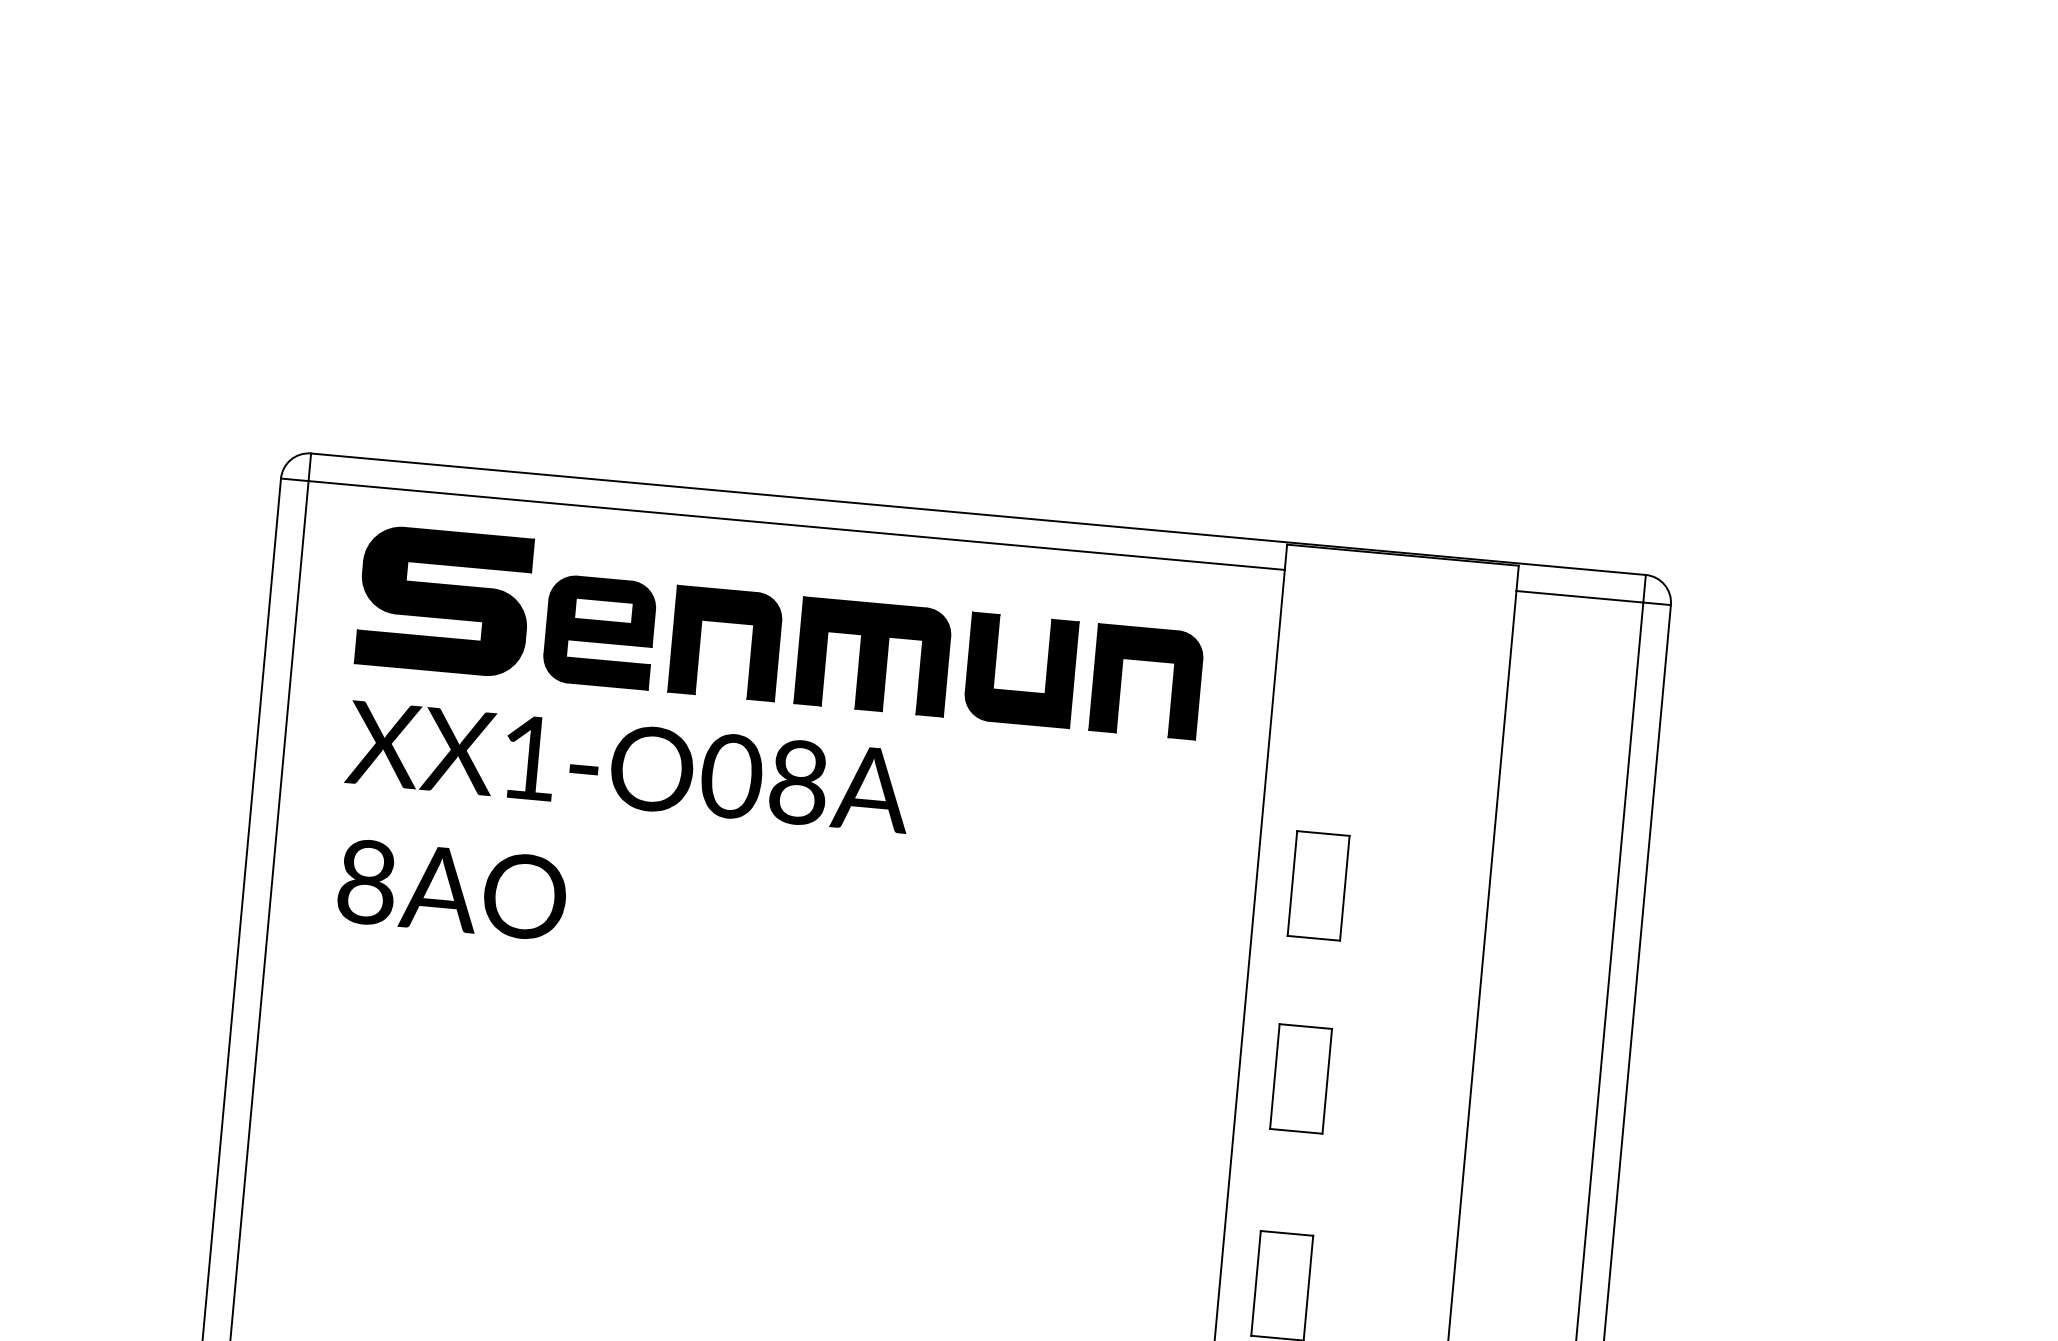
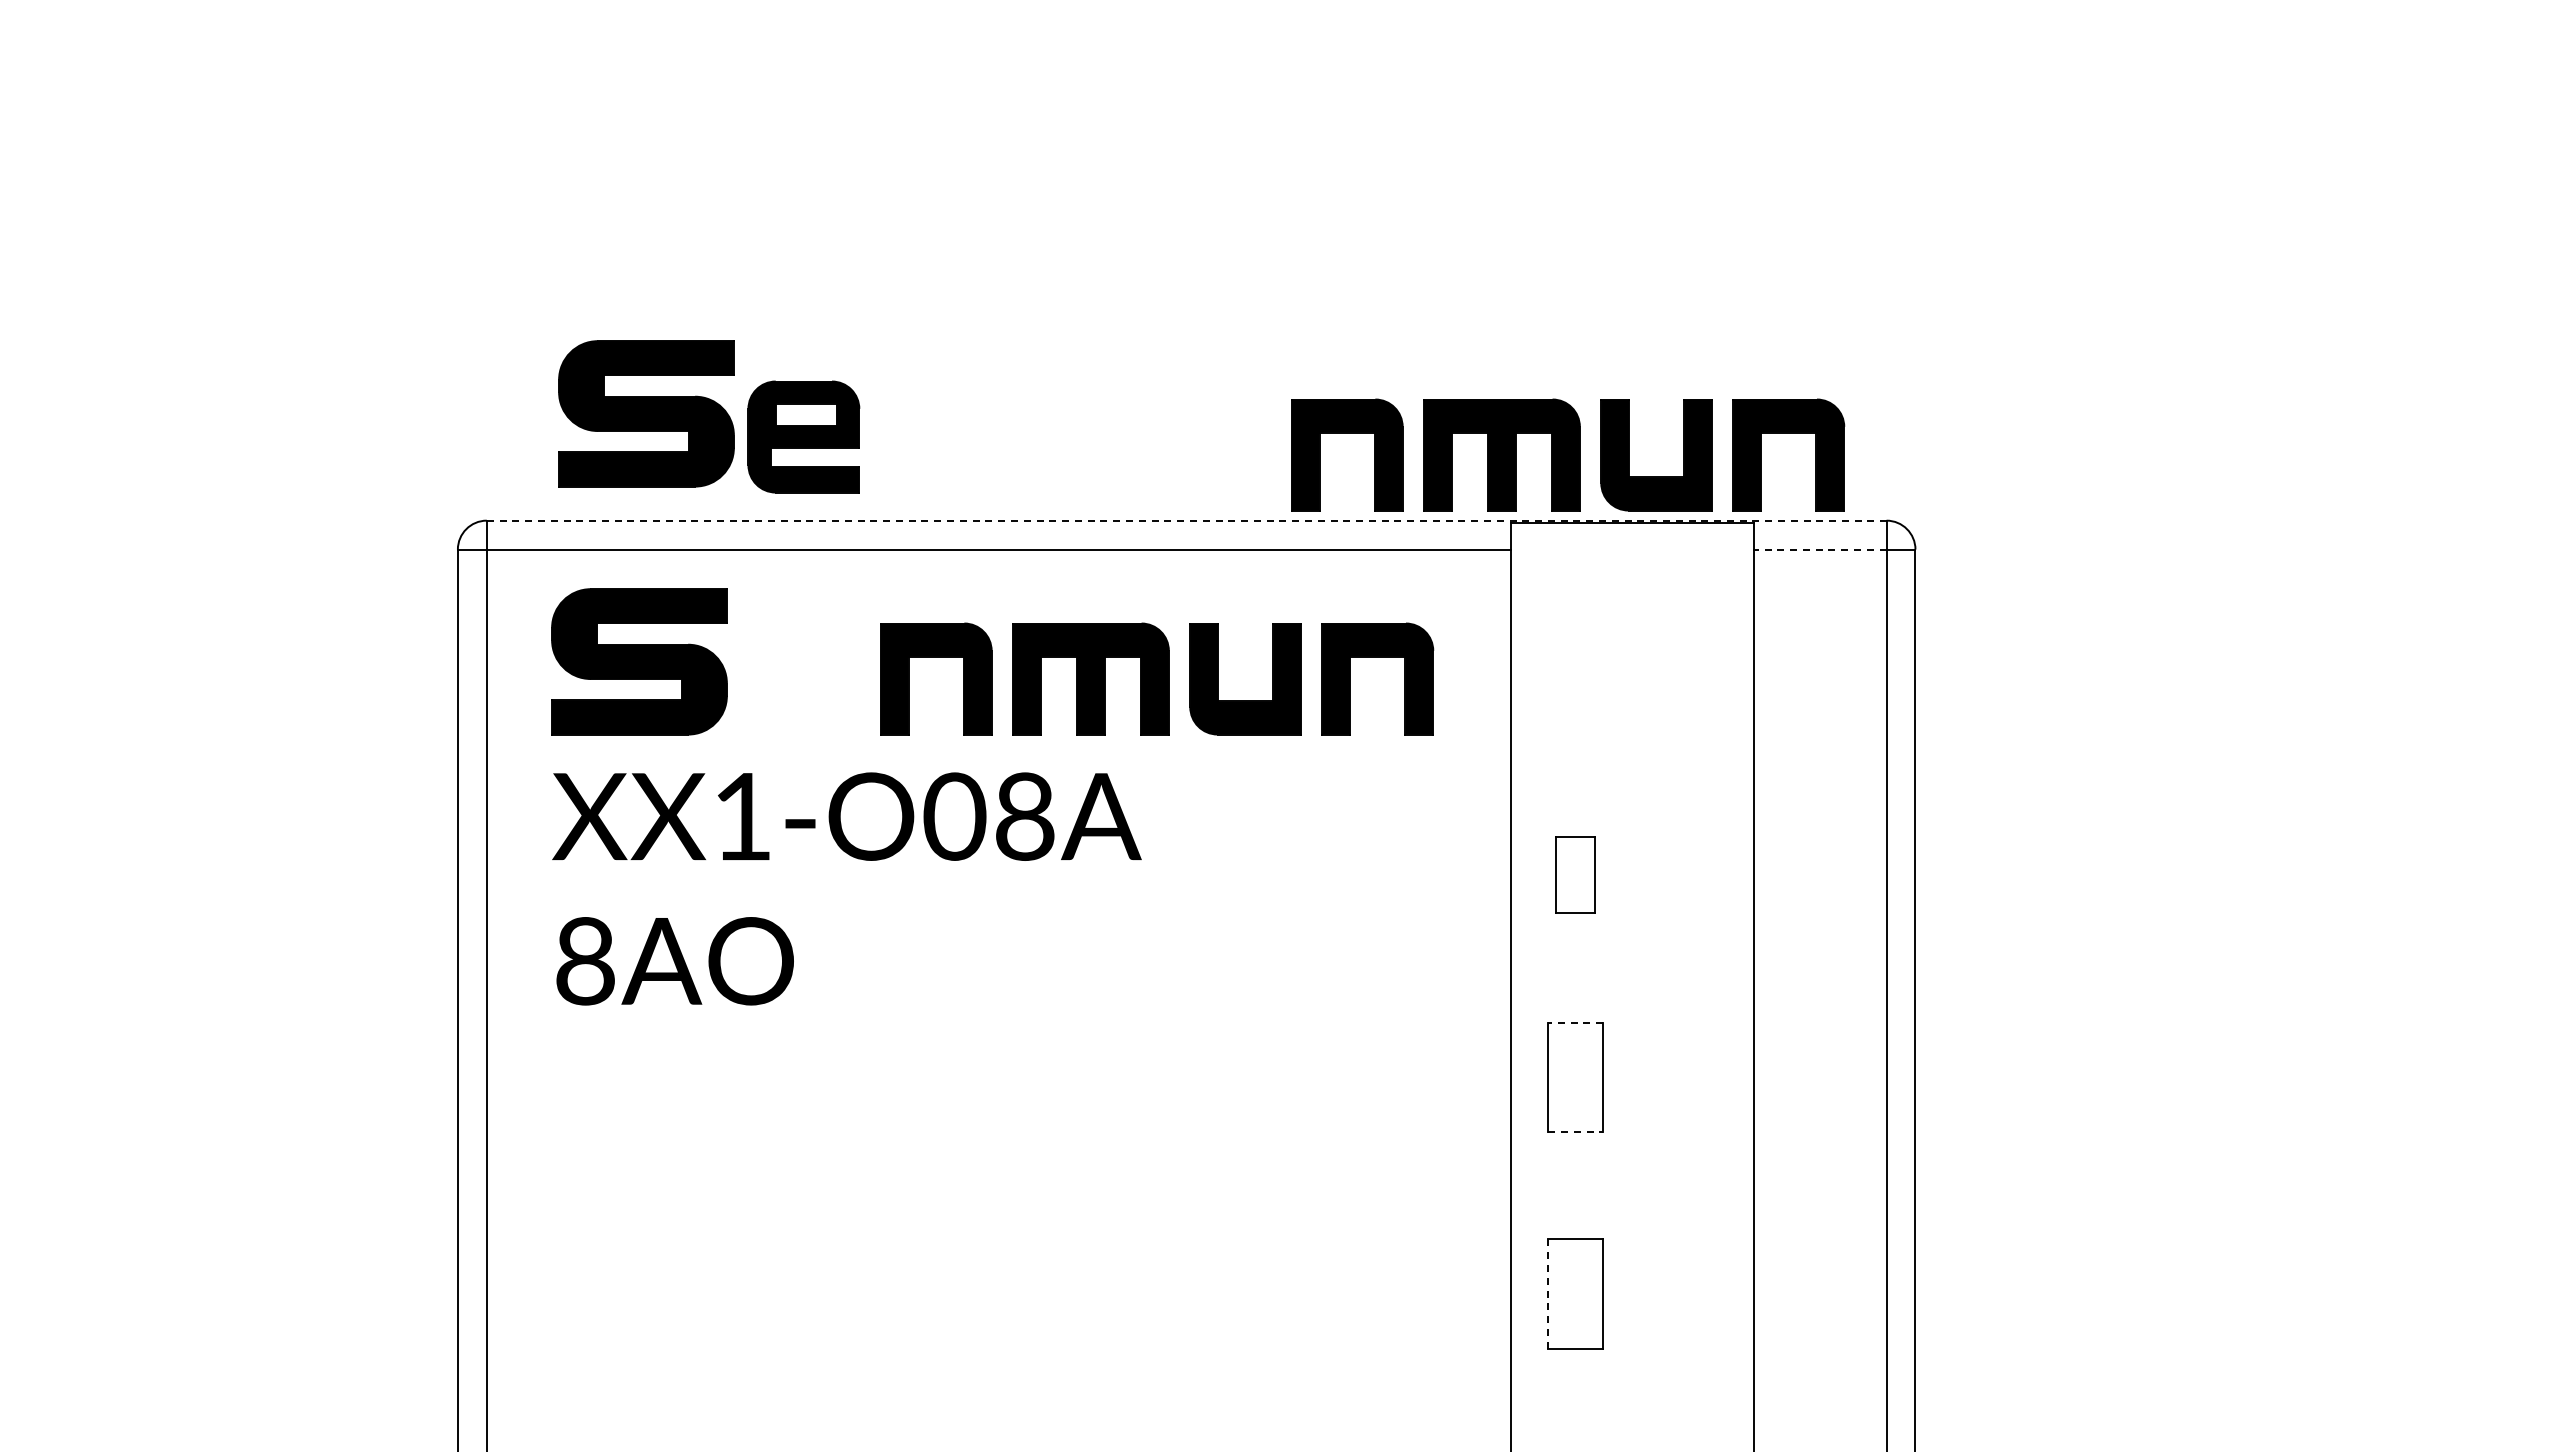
part: (472, 365) -> (646, 413), added
part: (1348, 484) -> (1568, 454), added
line: (978, 514) -> (1186, 520), solid -> dashed
line: (1580, 596) -> (1820, 549), solid -> dashed
part: (599, 631) -> (803, 436), moved
part: (1318, 885) -> (1575, 874), size x0.7
line: (1305, 1026) -> (1575, 1022), solid -> dashed
line: (1297, 1131) -> (1576, 1132), solid -> dashed
line: (1256, 1283) -> (1548, 1294), solid -> dashed

